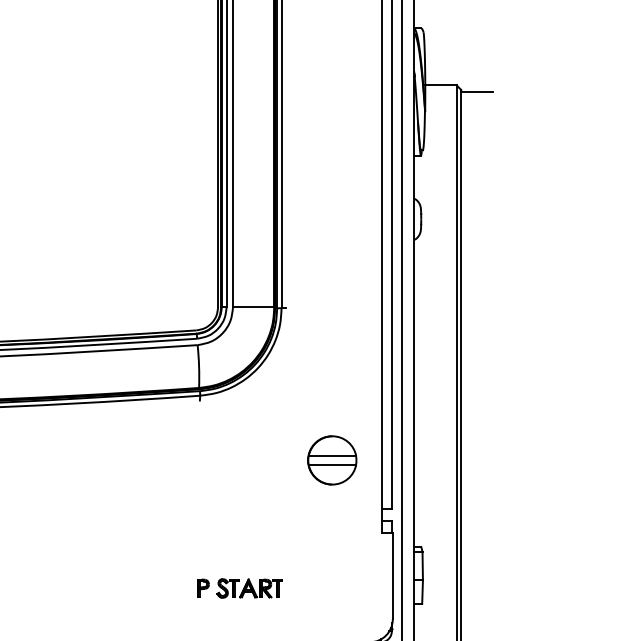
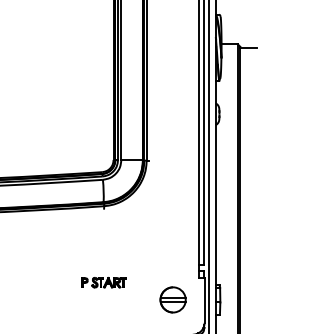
part: (331, 459) -> (172, 299), moved
part: (239, 588) -> (103, 282), moved

